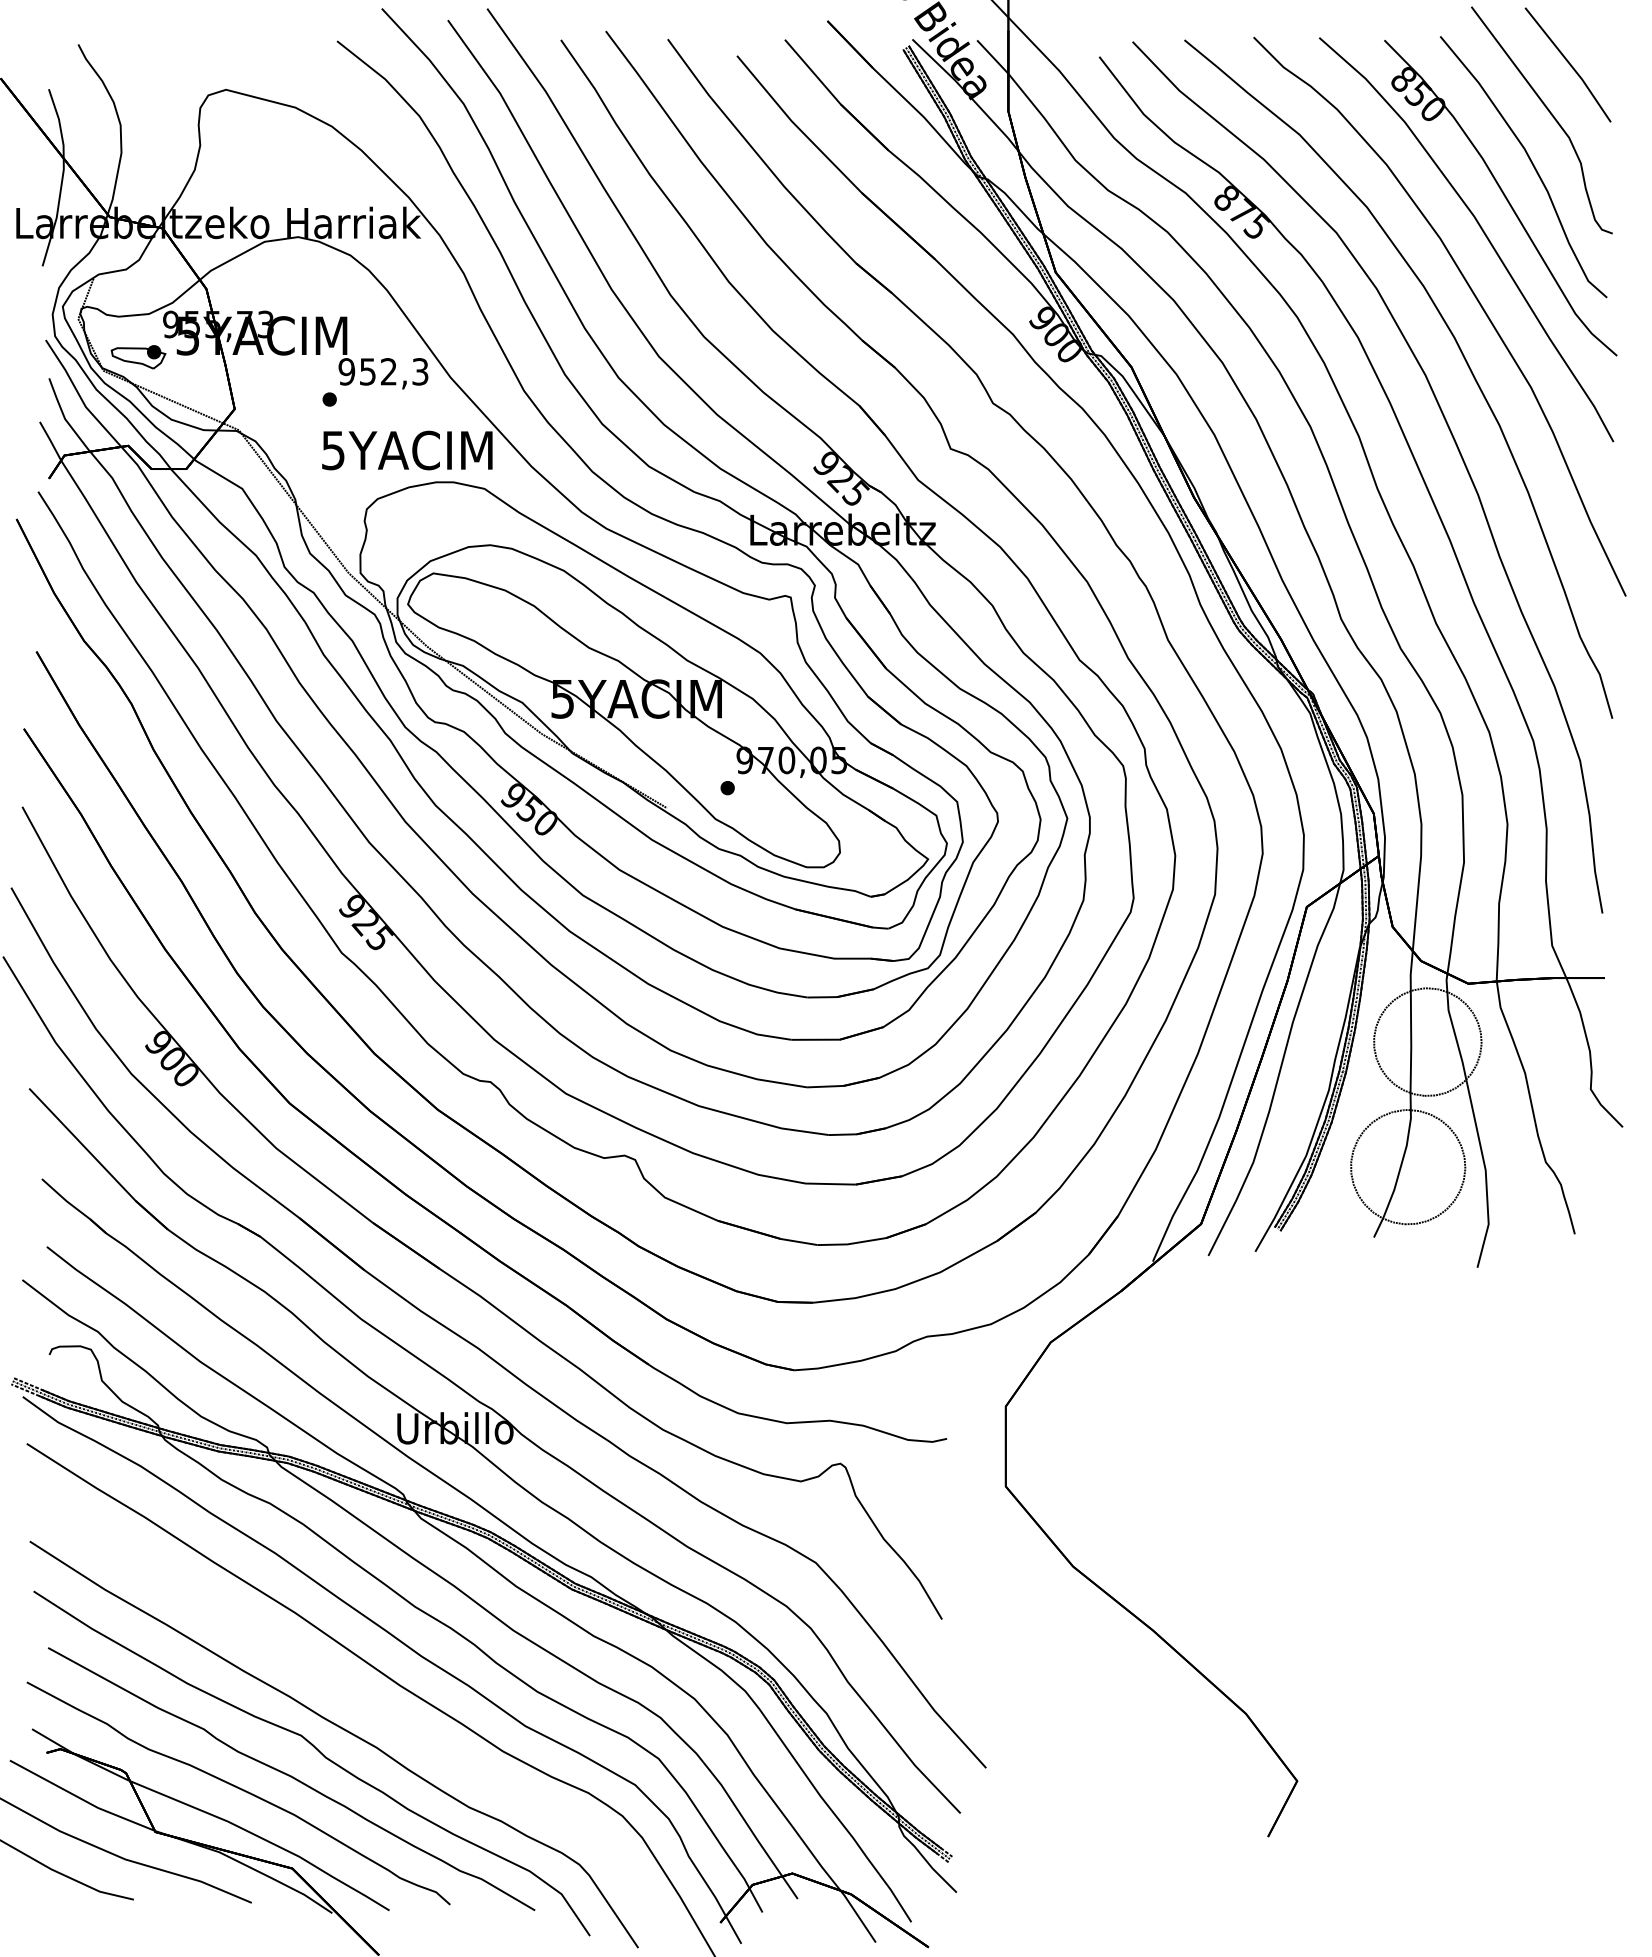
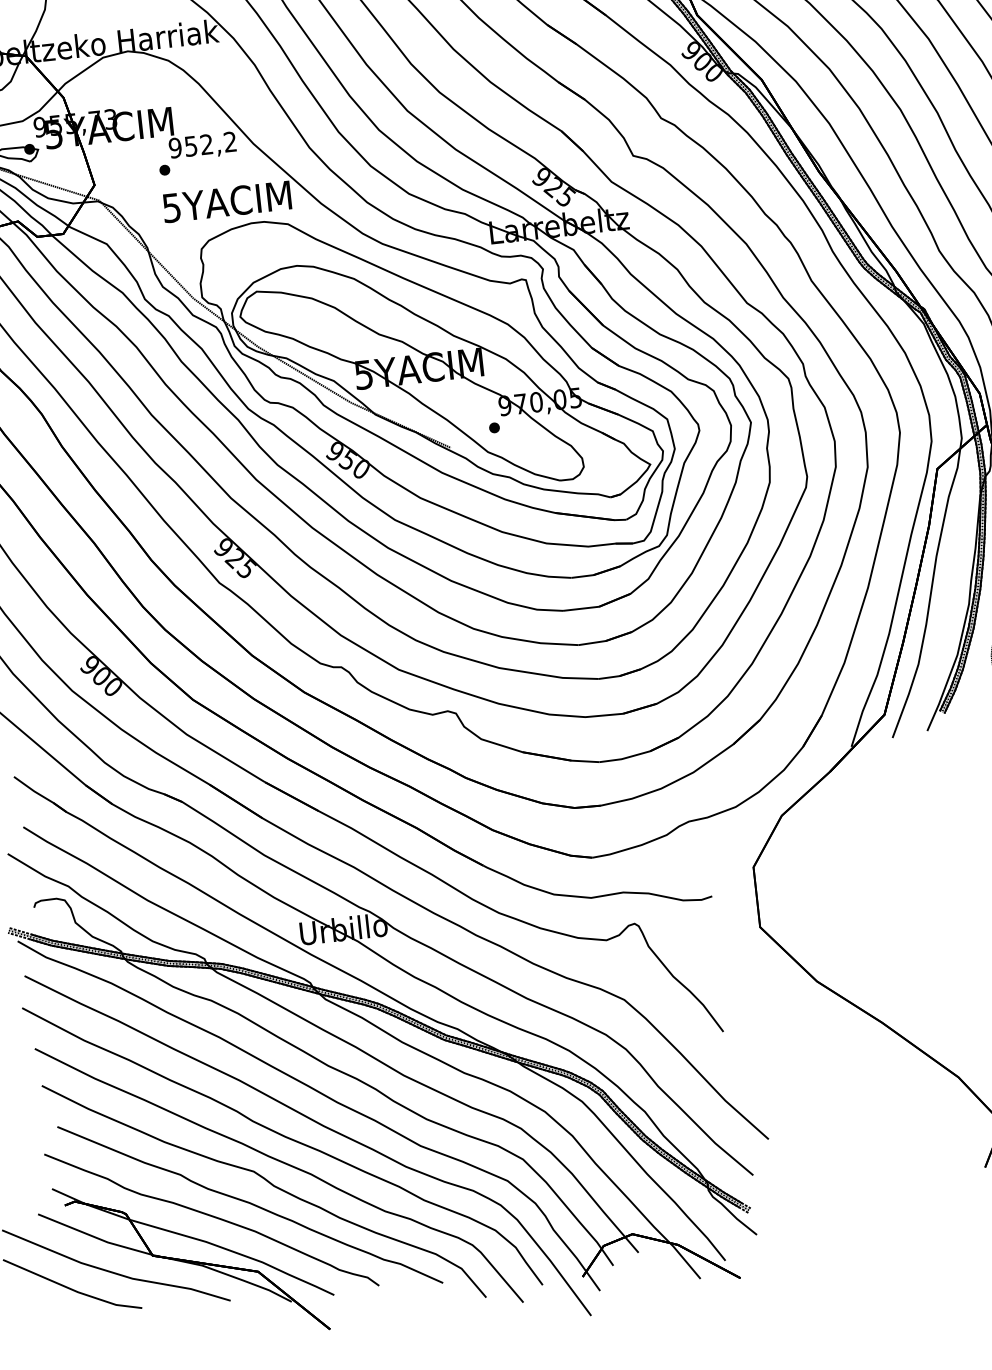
text: (420, 371) -> (230, 141), 952,3 -> 952,2
curve: (347, 1695) -> (285, 1137), added

